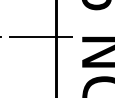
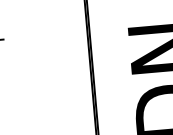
line: (40, 37) -> (64, 34), removed

